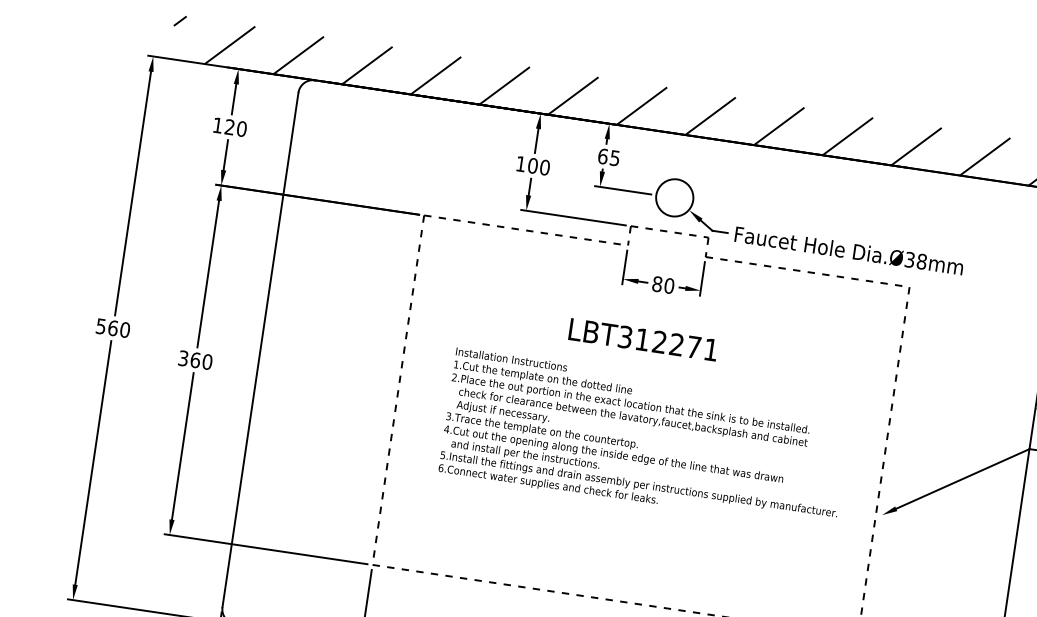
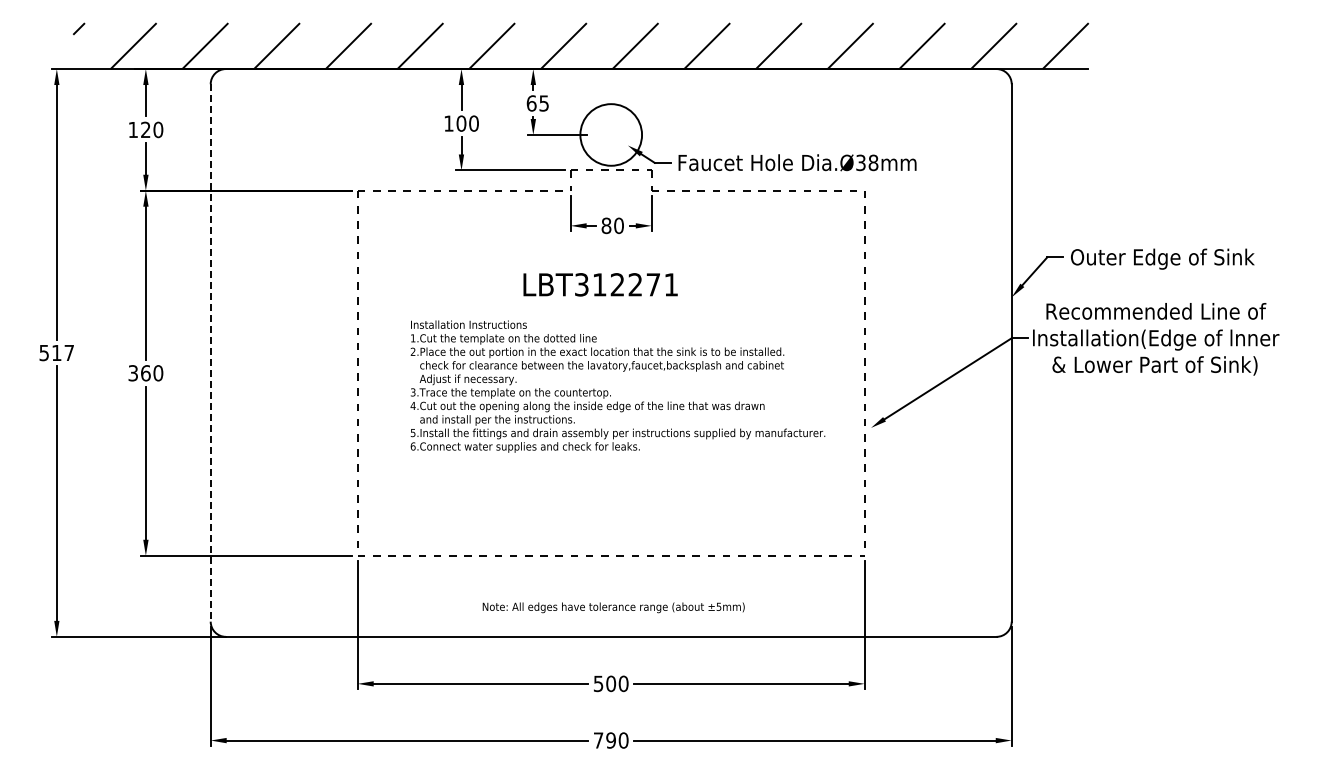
circle: (674, 197) -> (610, 134), size x1.6
text: (119, 328) -> (63, 352), 560 -> 517
line: (260, 349) -> (210, 352), solid -> dashed

